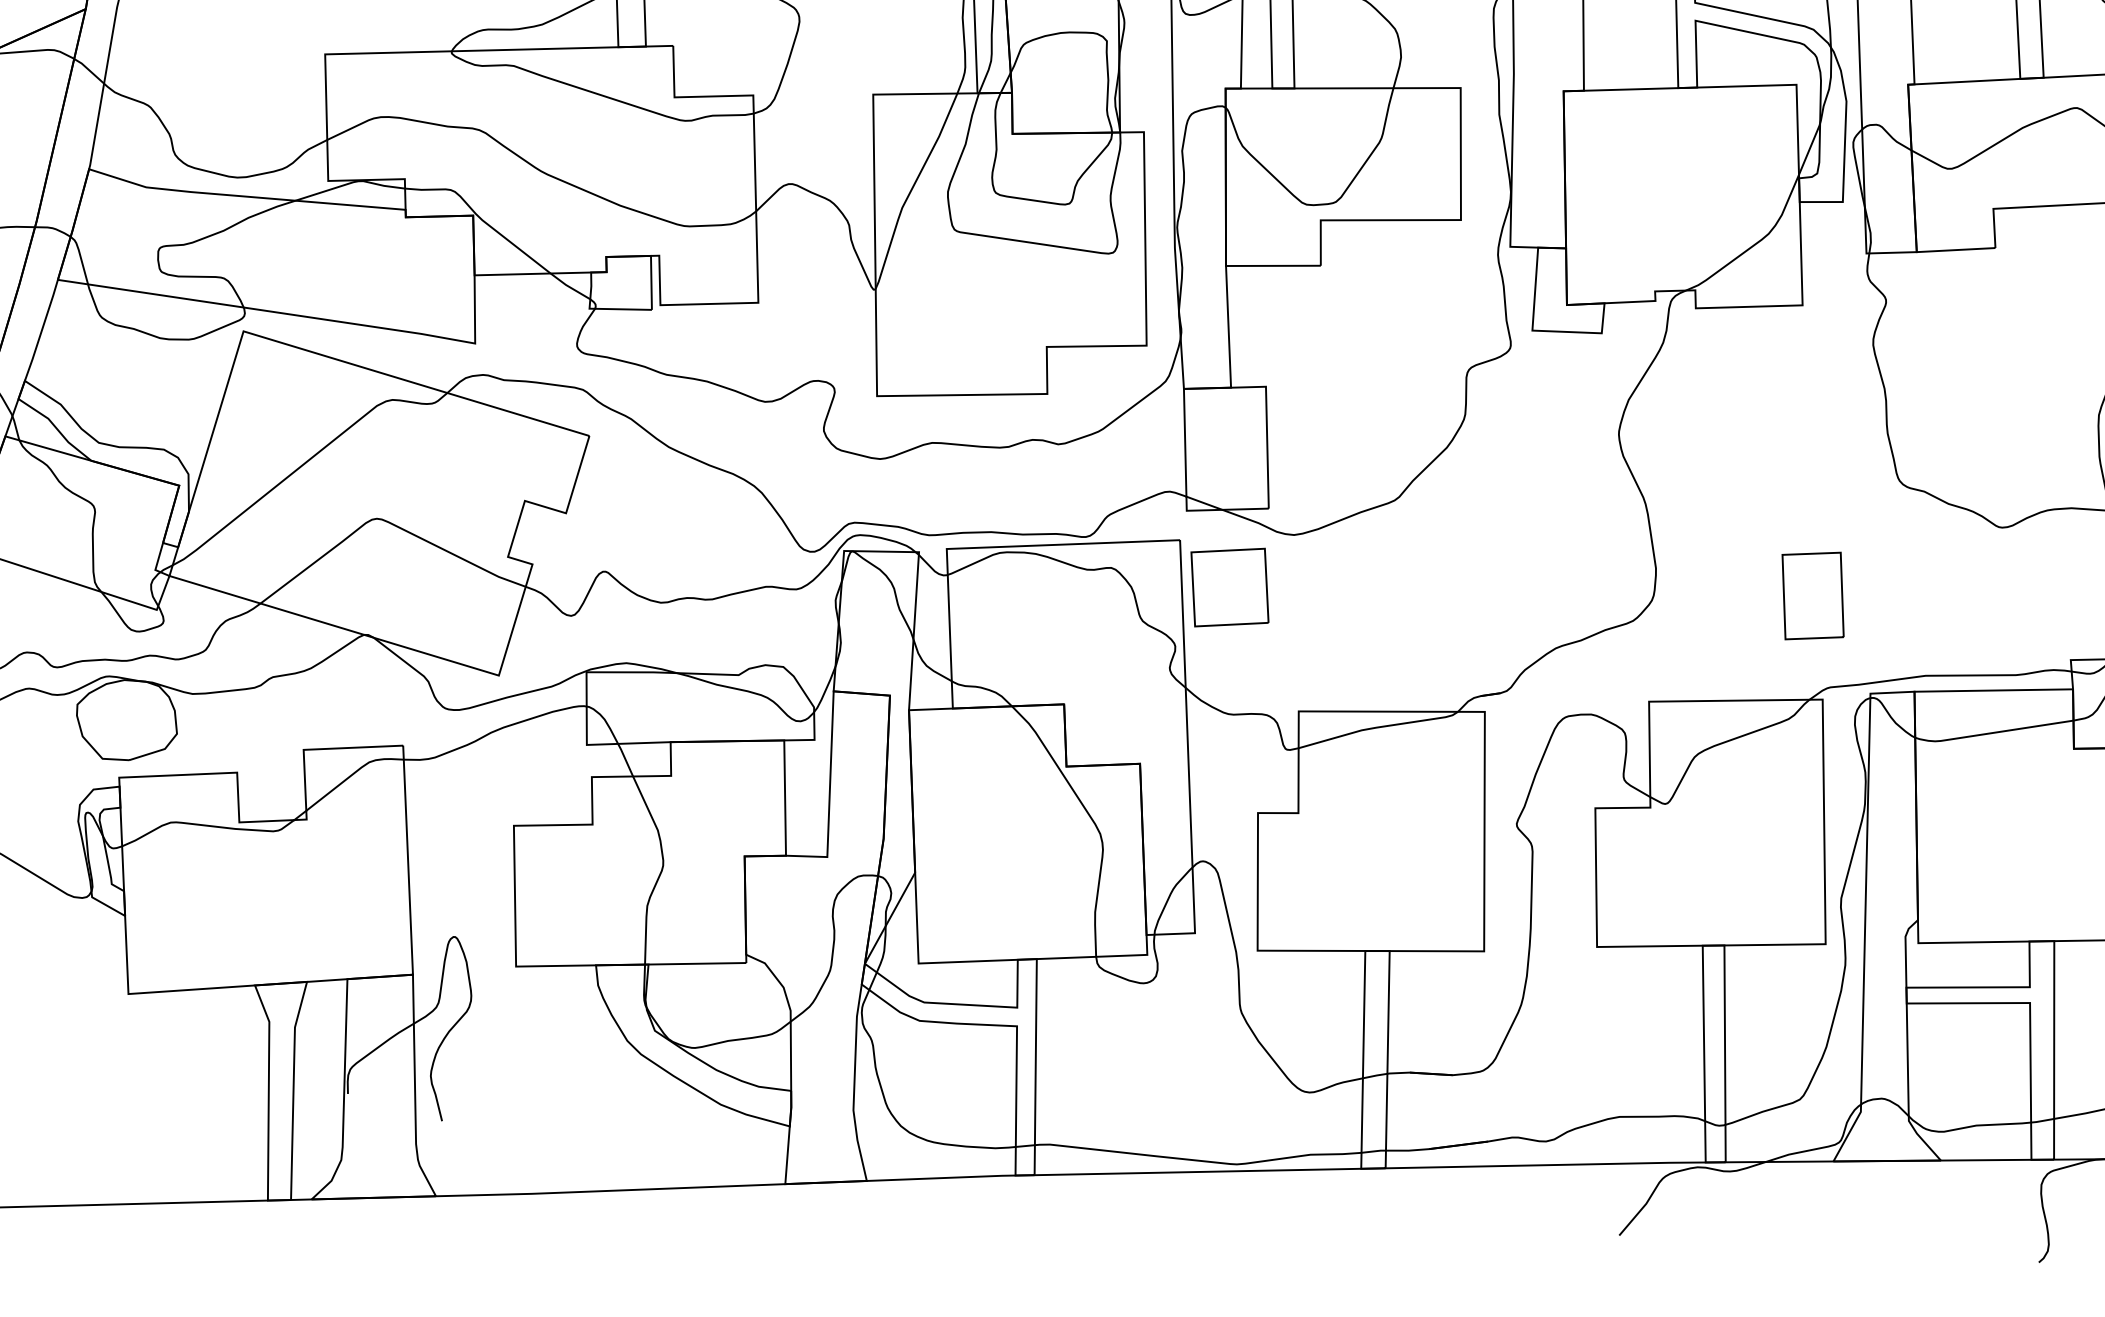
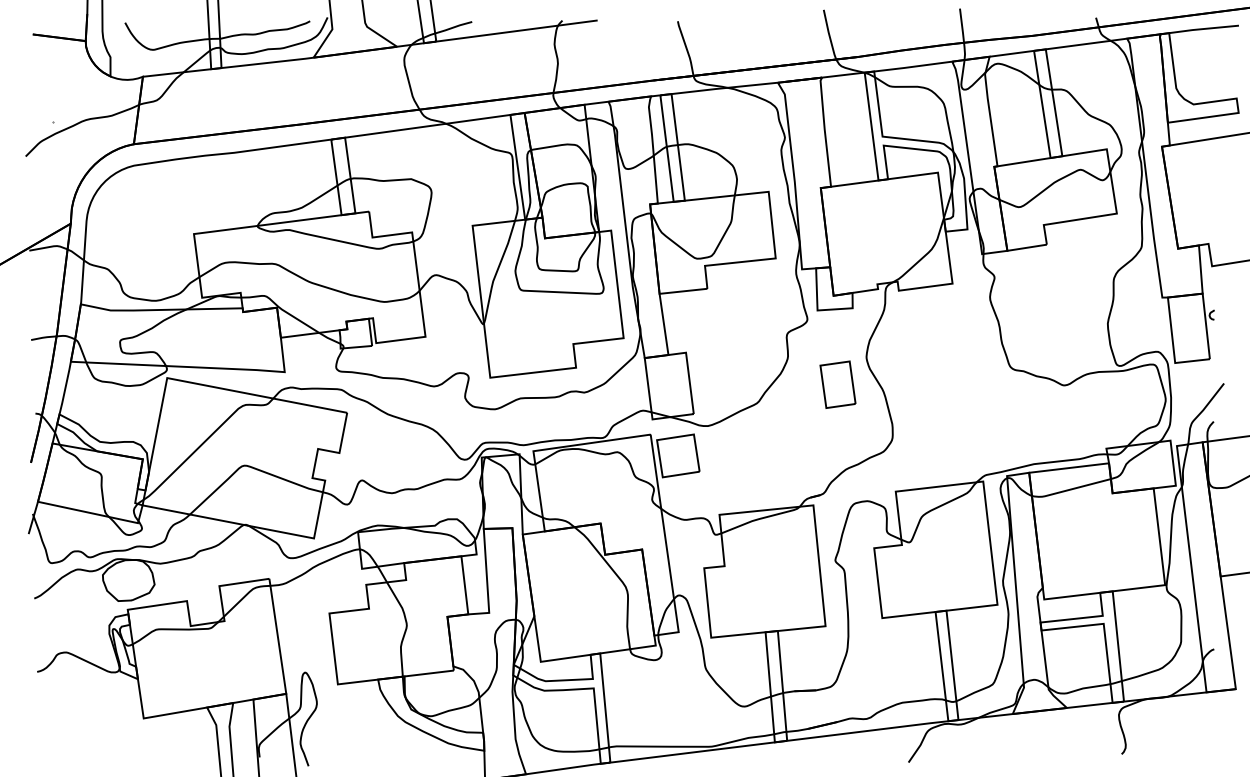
part: (1812, 595) -> (837, 384), moved

